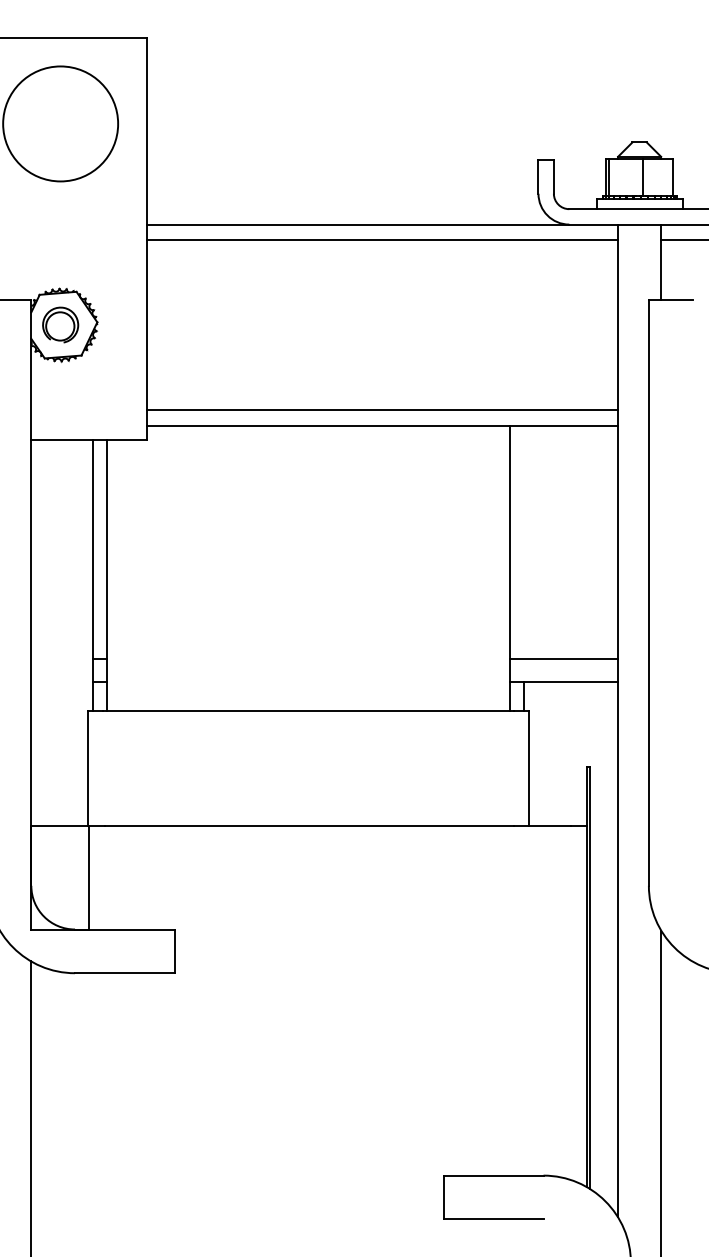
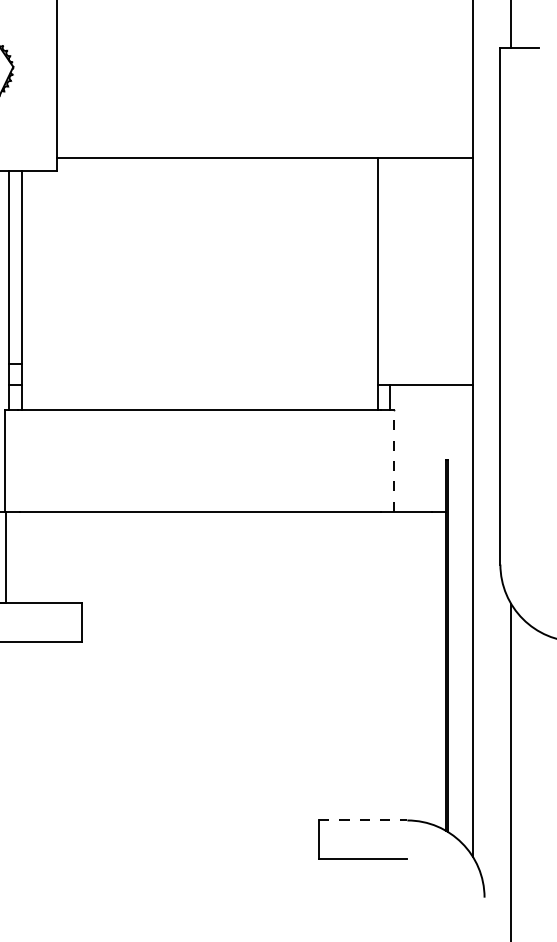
line: (382, 410) -> (265, 144), removed
line: (563, 659) -> (425, 364), removed
line: (528, 768) -> (394, 460), solid -> dashed
line: (494, 1175) -> (364, 820), solid -> dashed

